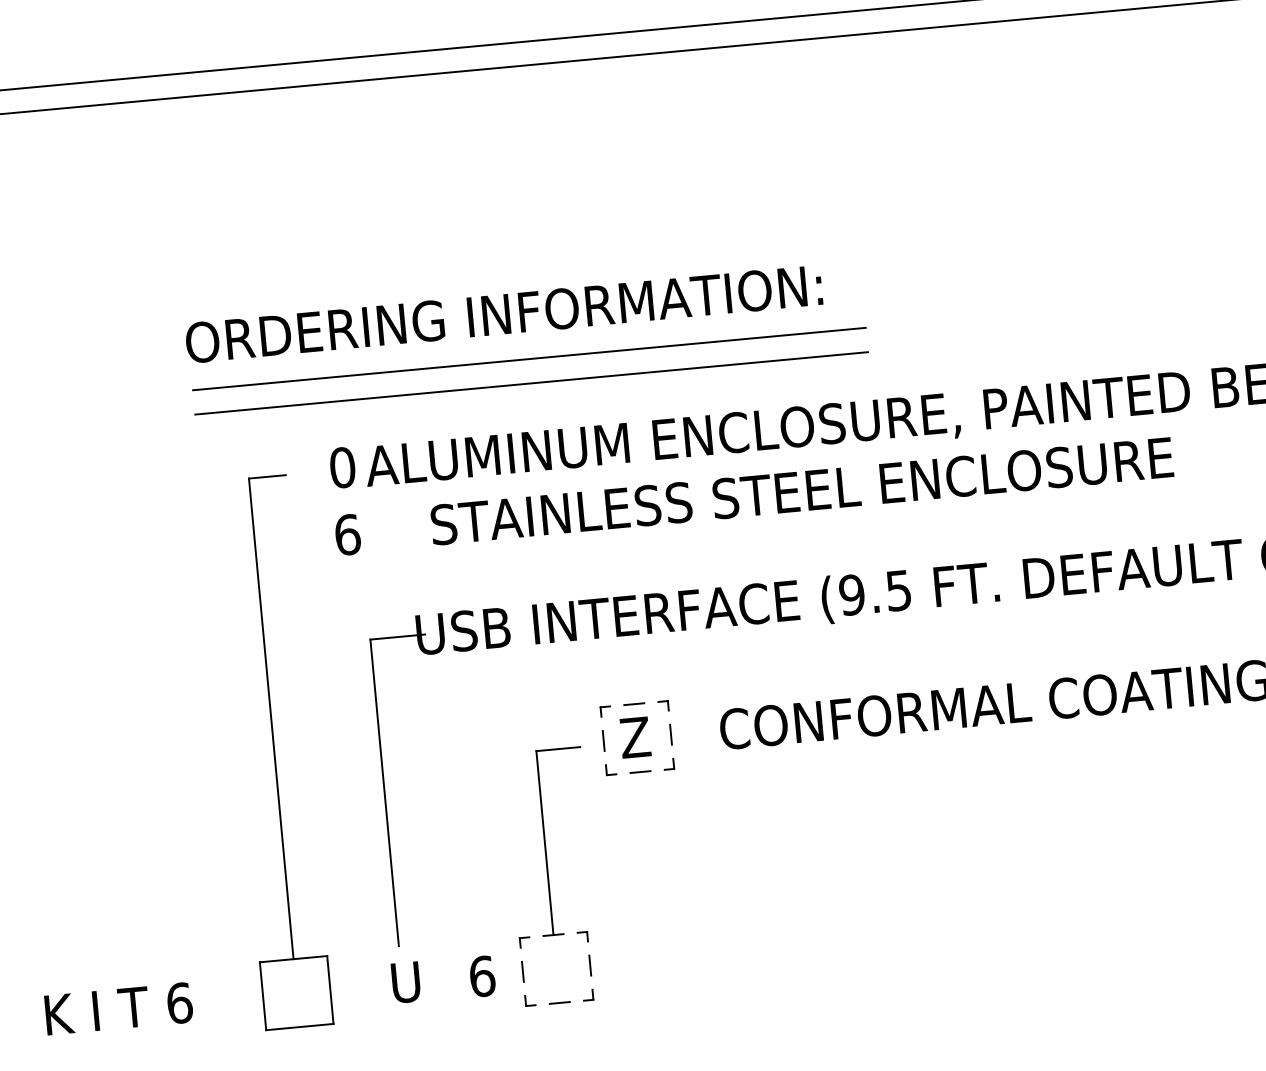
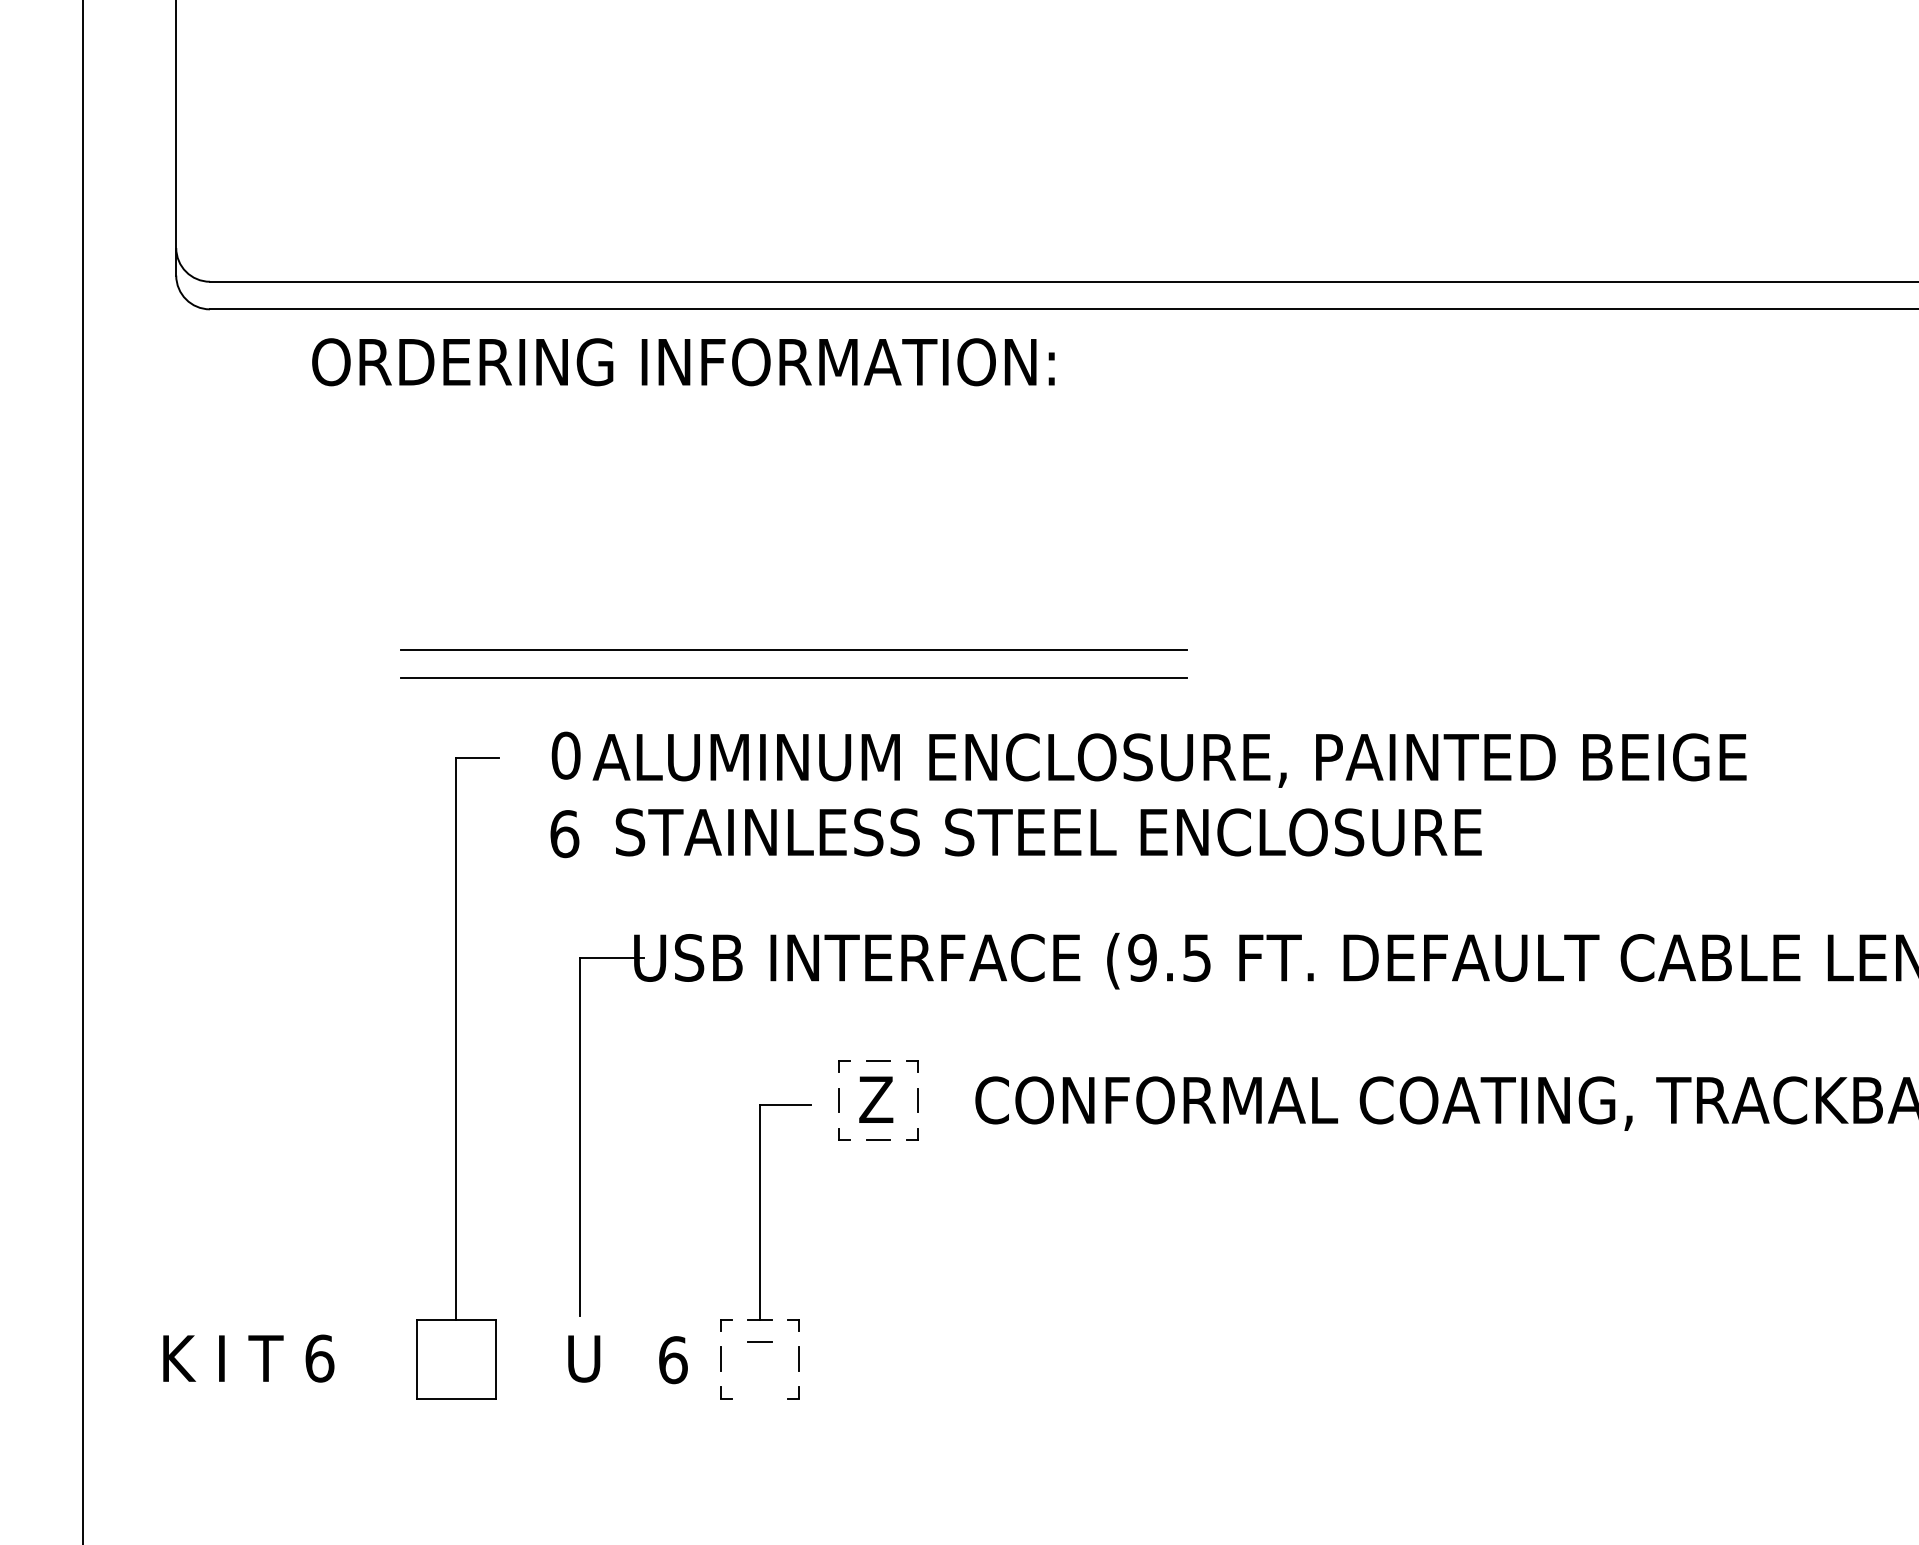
text: (504, 314) -> (683, 362), moved
text: (801, 491) -> (1048, 832), moved
line: (559, 1002) -> (759, 1341), moved

